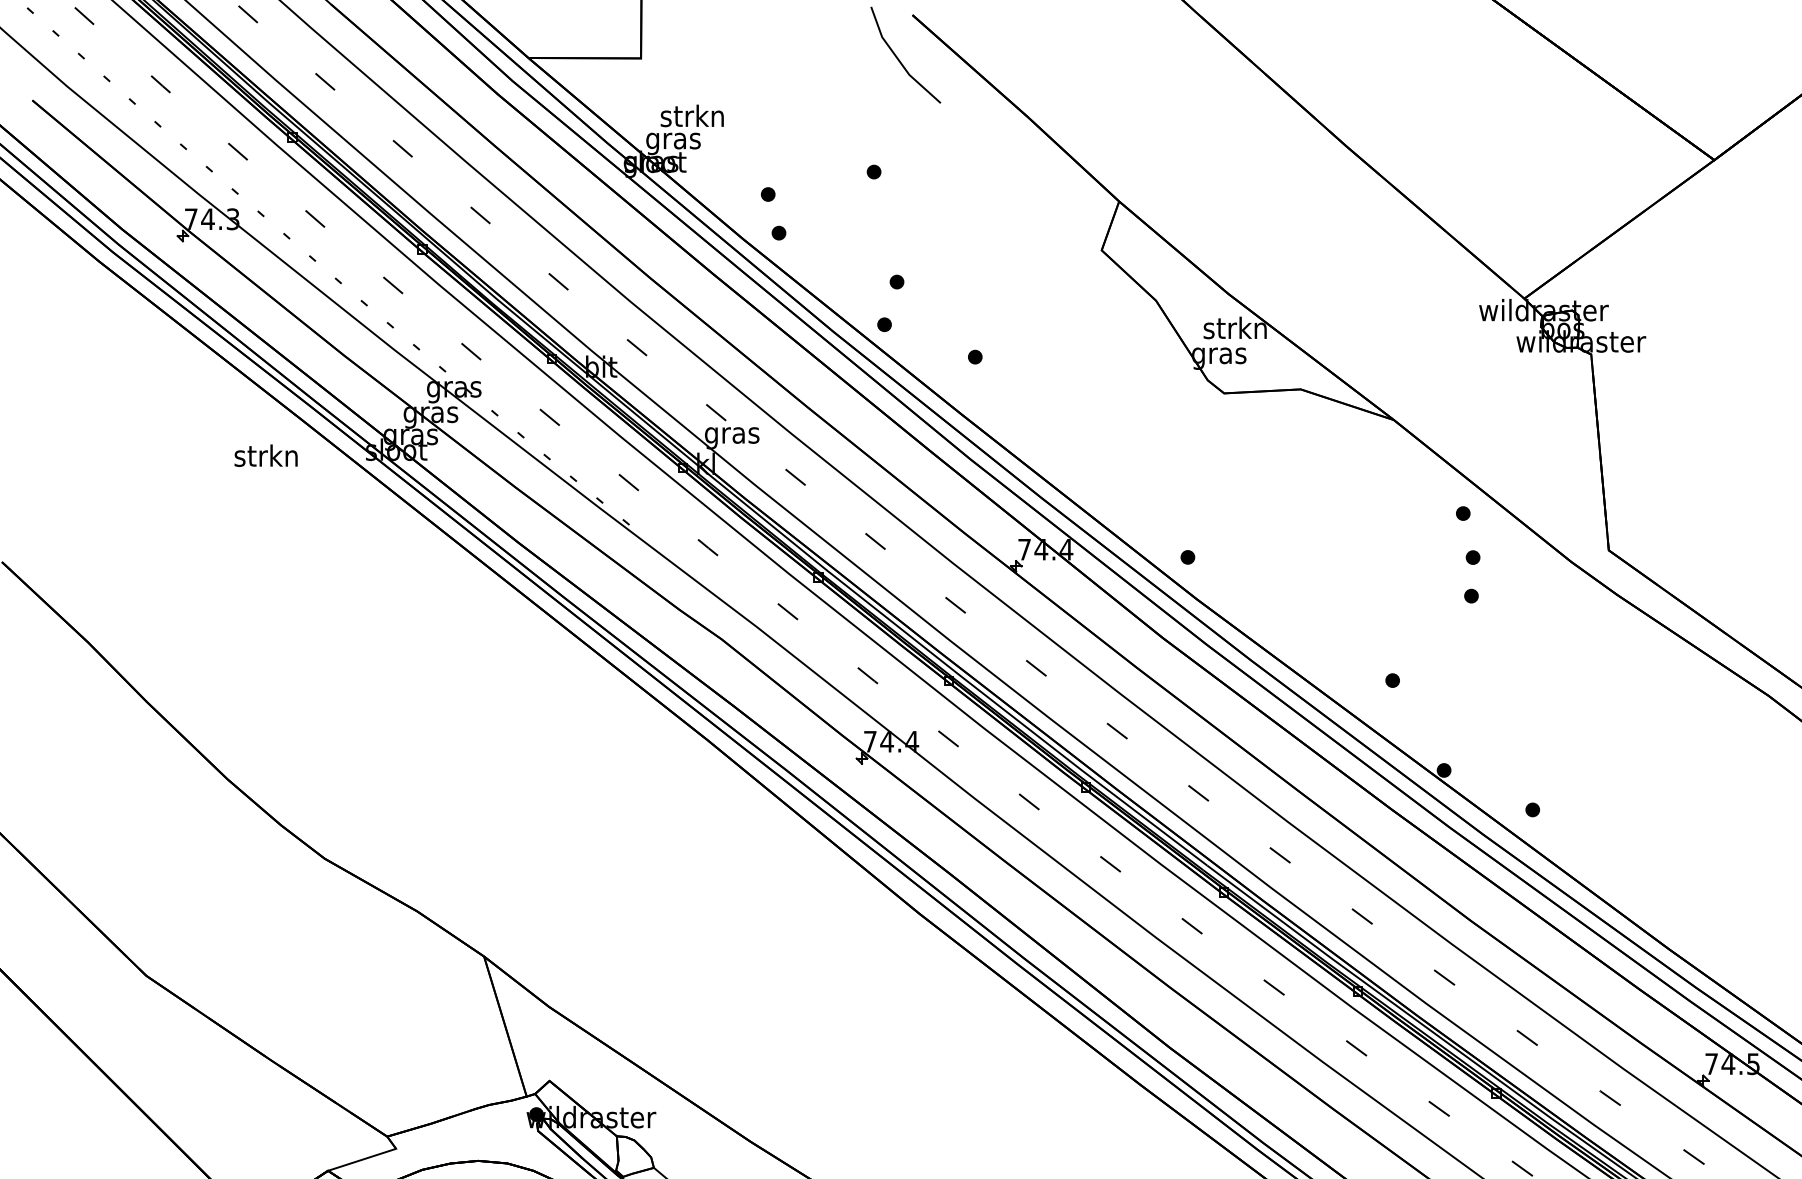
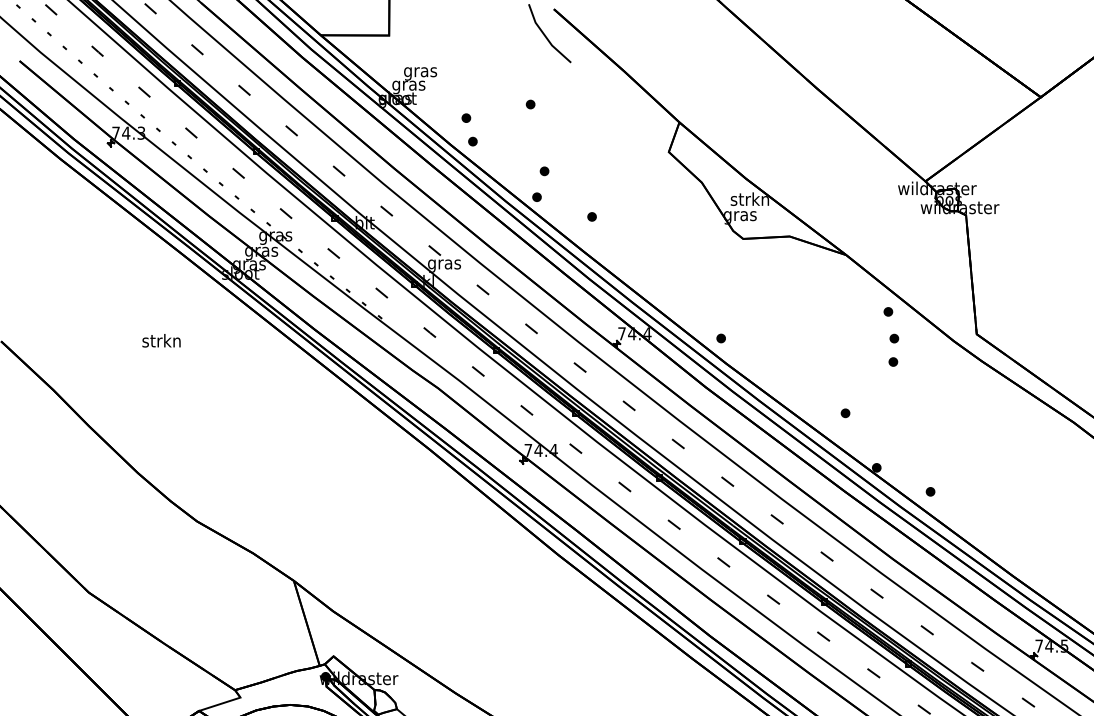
text: (692, 117) -> (420, 71), strkn -> gras
text: (266, 455) -> (161, 340), moved

